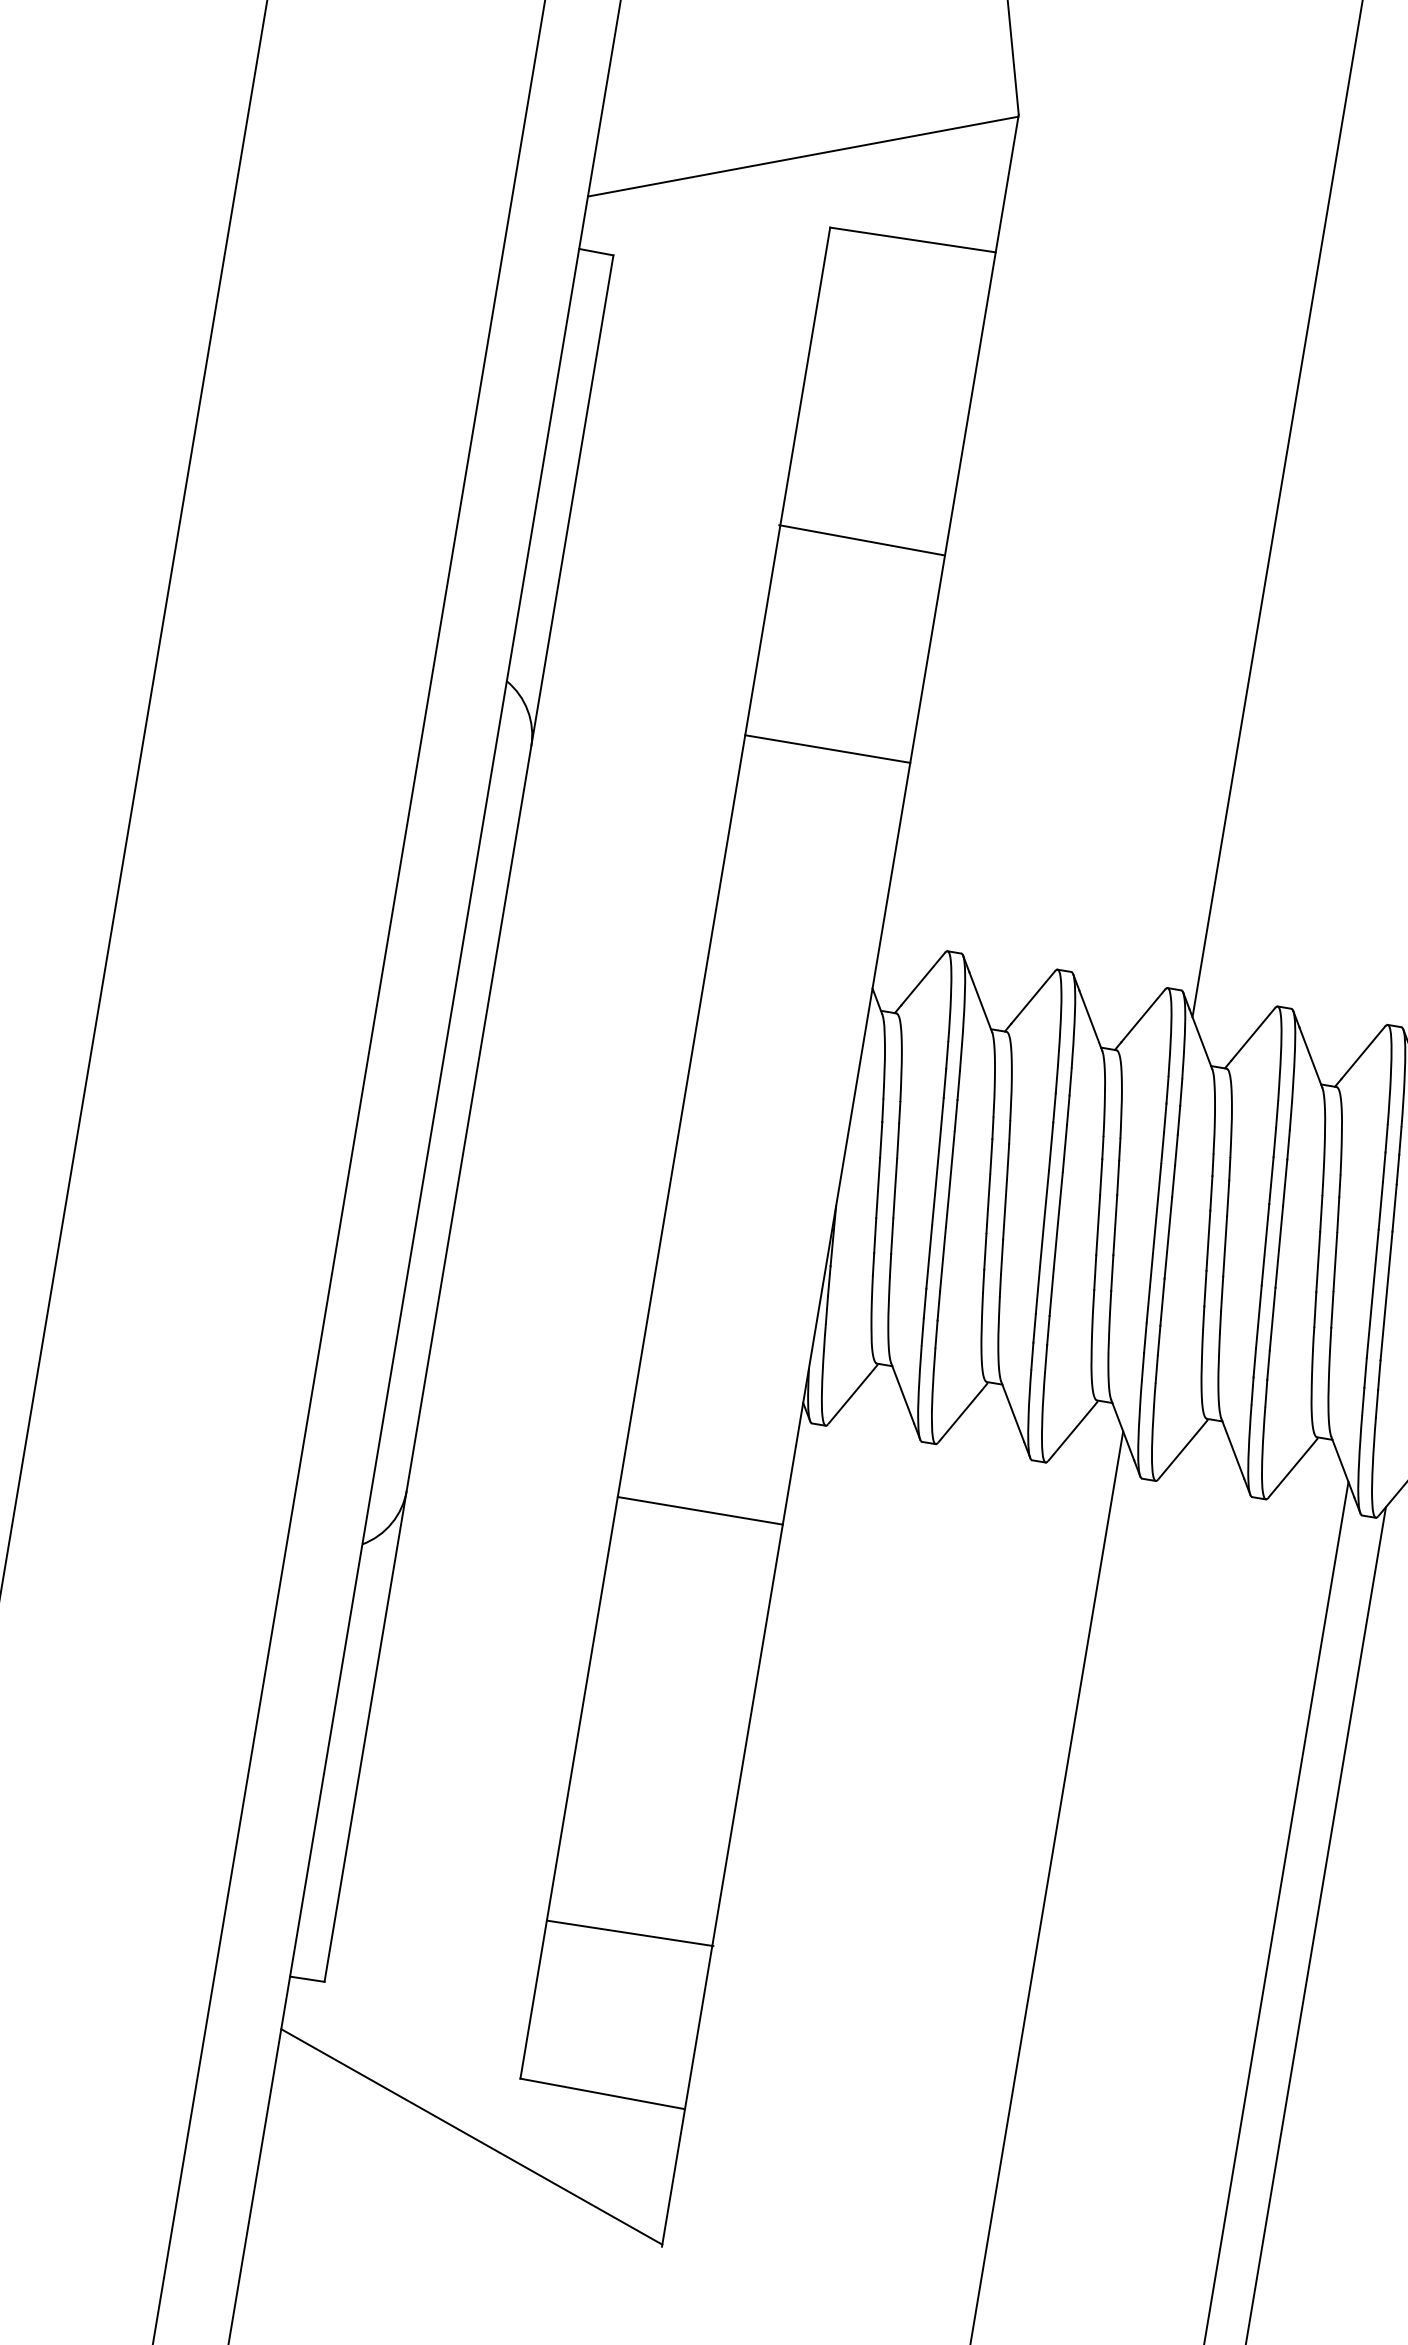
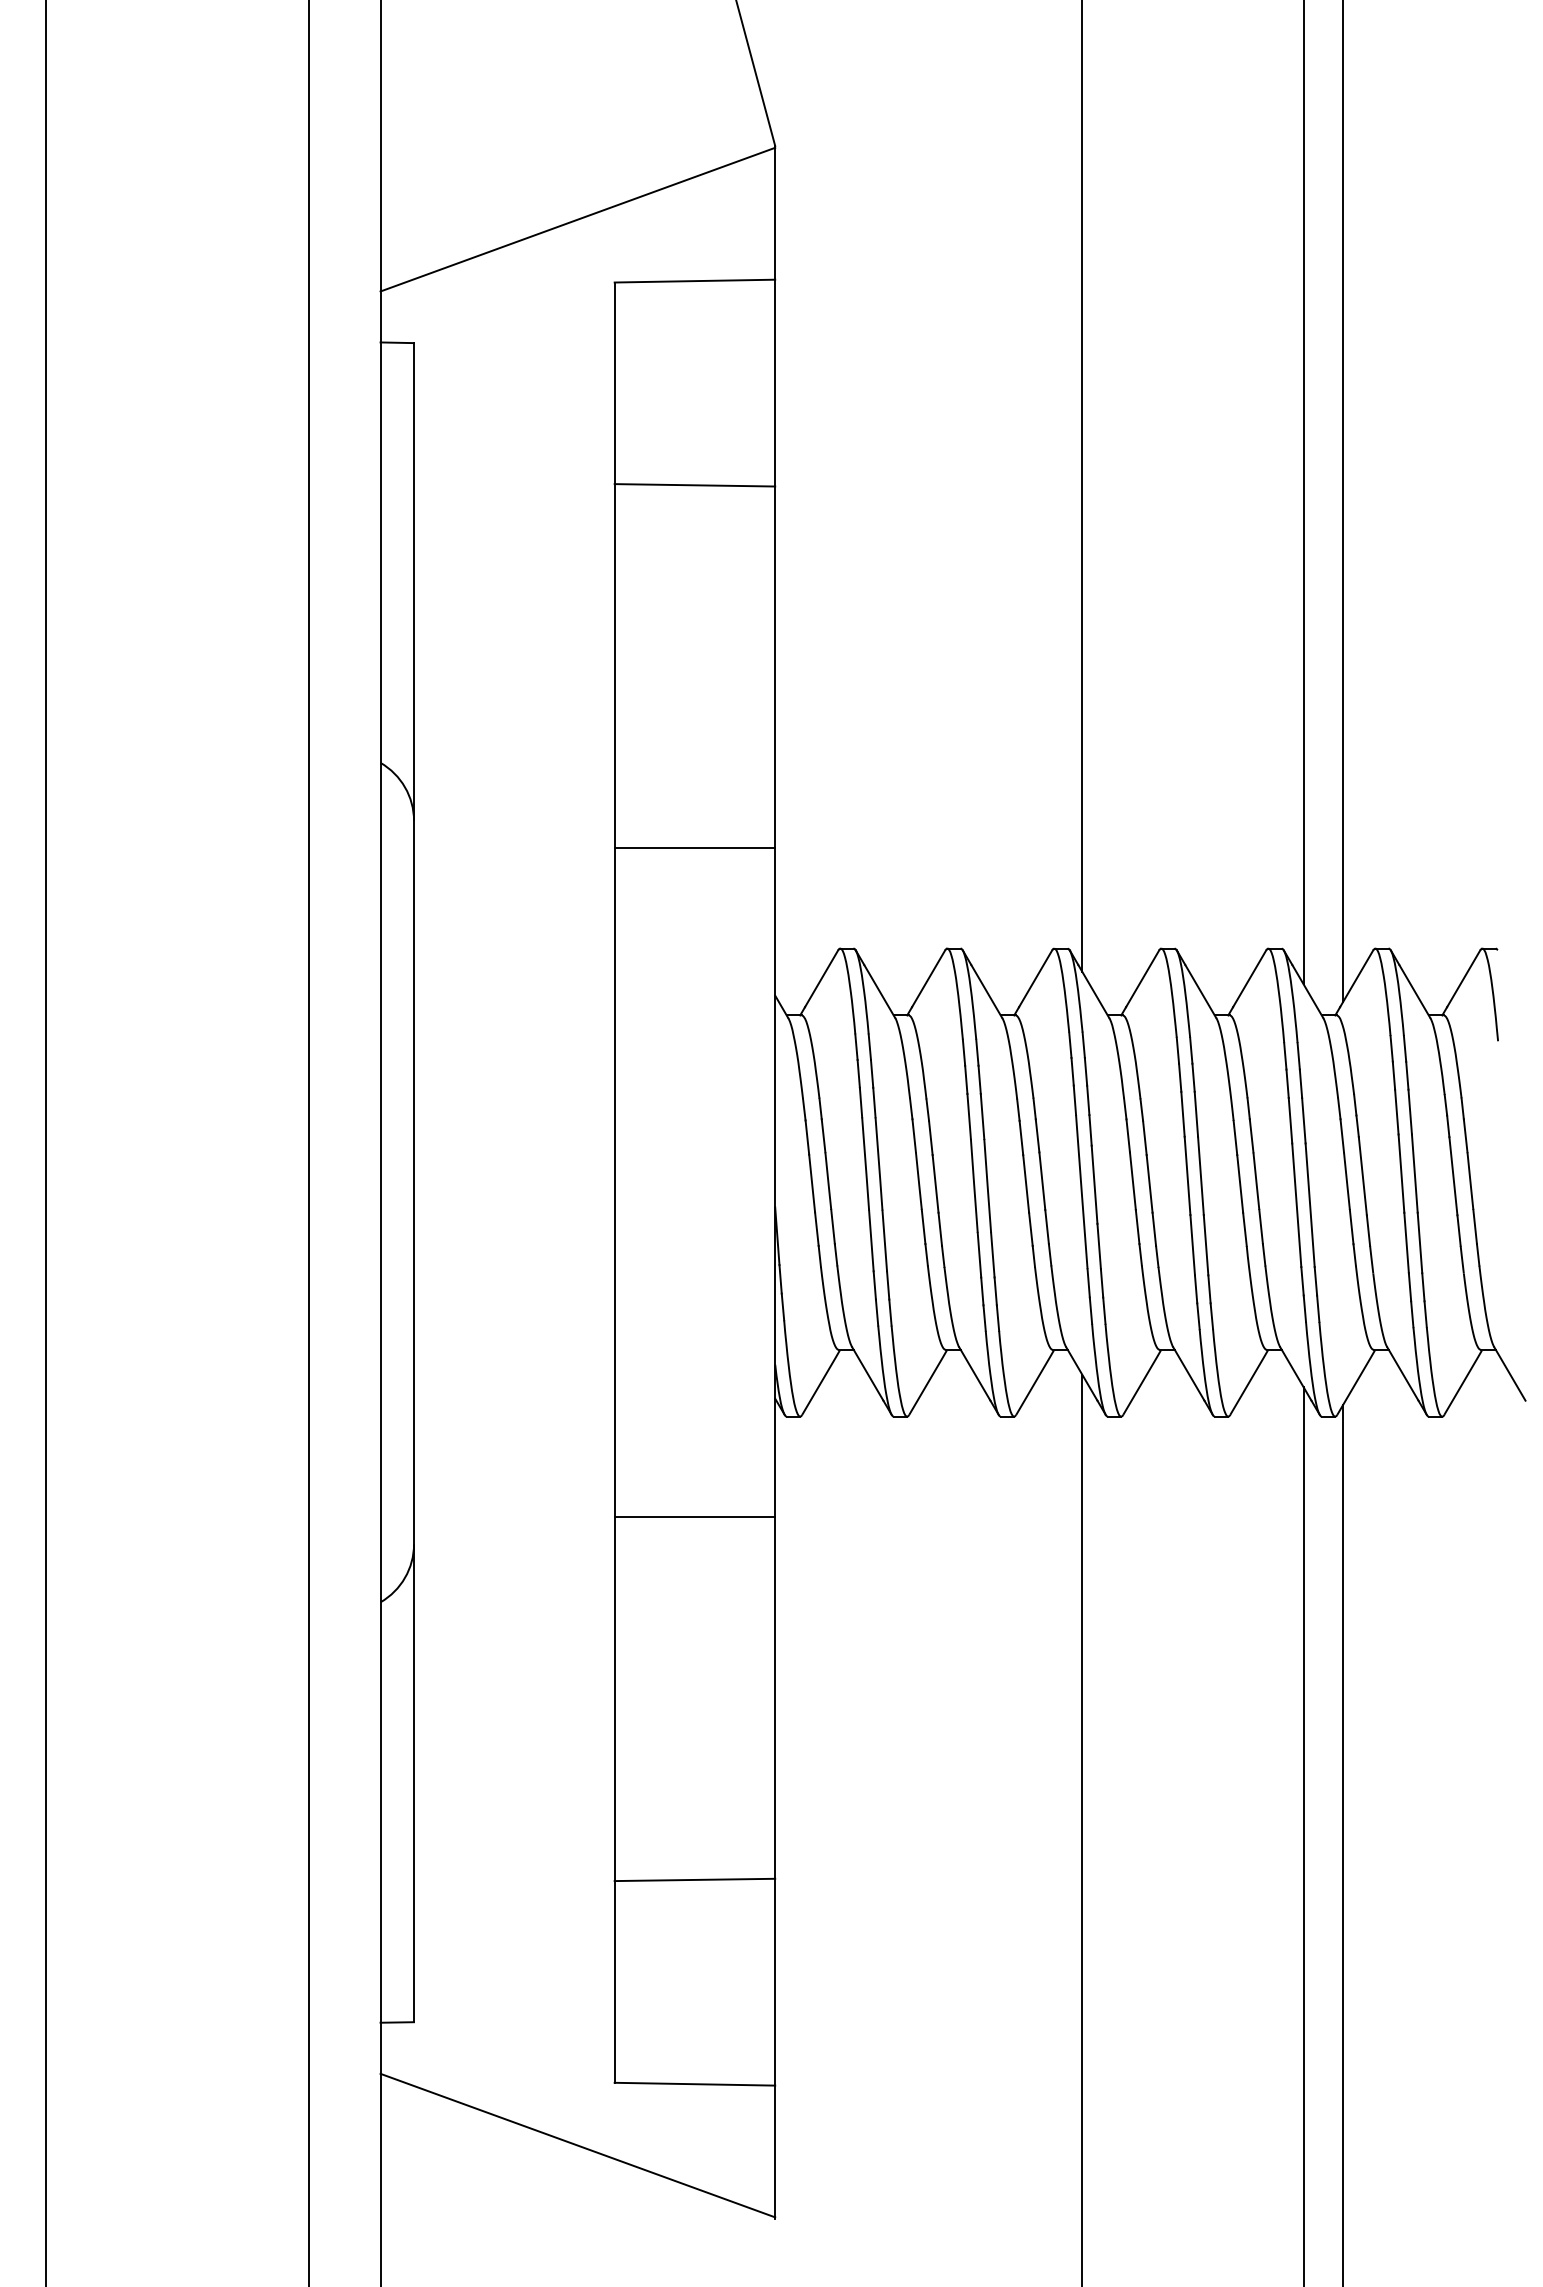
line: (861, 540) -> (694, 485), moved
line: (827, 749) -> (694, 848), moved
line: (630, 1932) -> (694, 1879), moved

